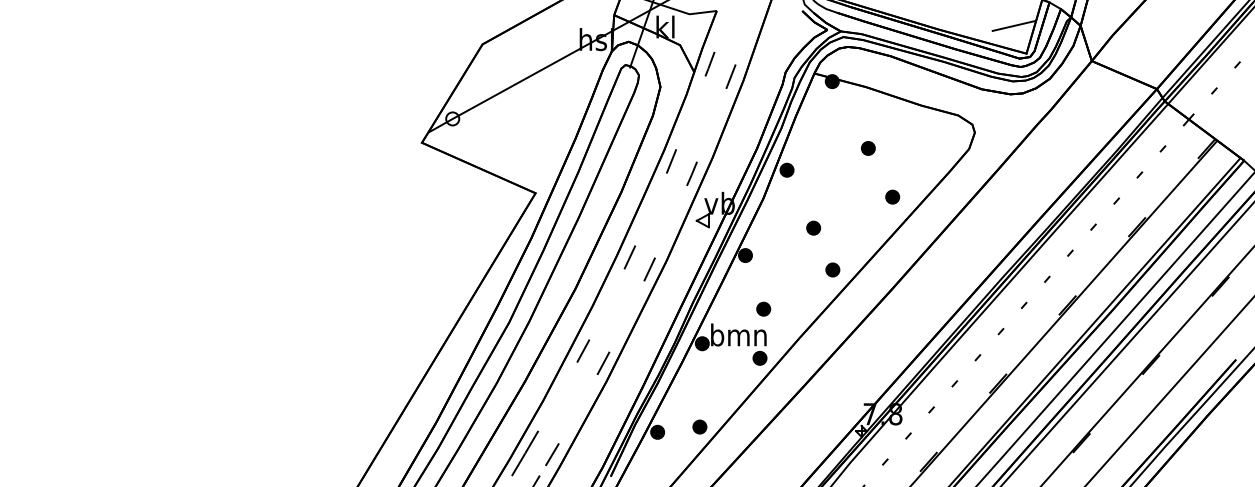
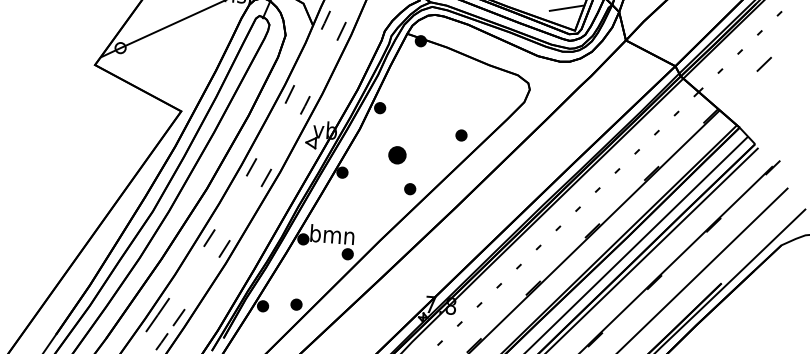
part: (868, 148) -> (445, 95), removed
part: (813, 227) -> (397, 154), size x1.6
part: (763, 308) -> (353, 215), removed

